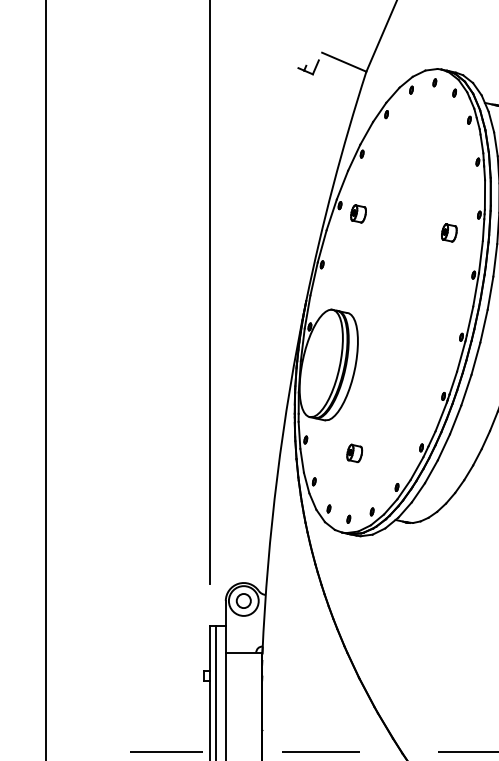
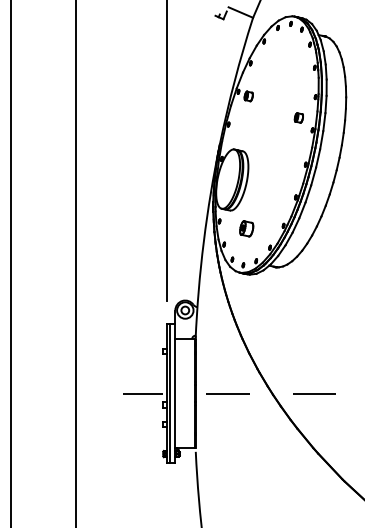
part: (448, 232) -> (298, 117), moved
part: (354, 452) -> (246, 228), size x1.6

